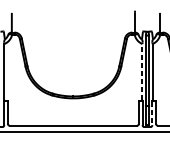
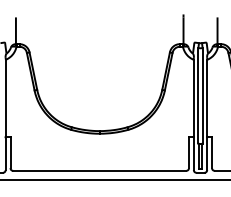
line: (142, 71) -> (193, 97), dashed -> solid
line: (152, 113) -> (207, 154), dashed -> solid

